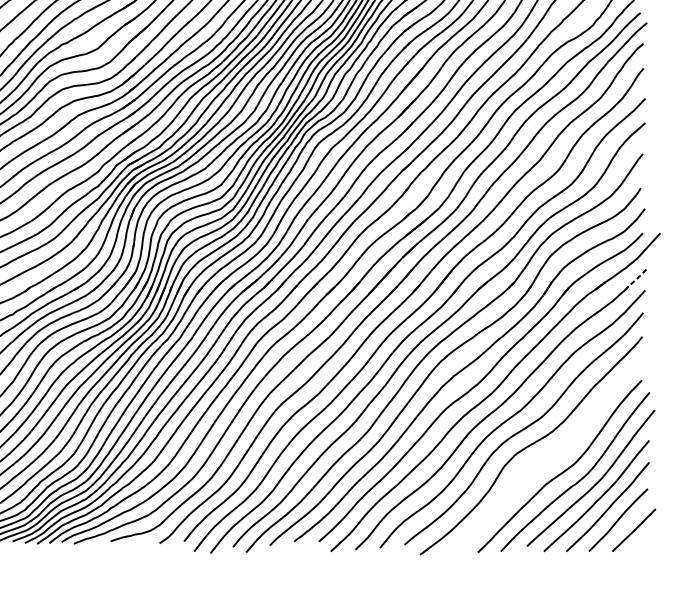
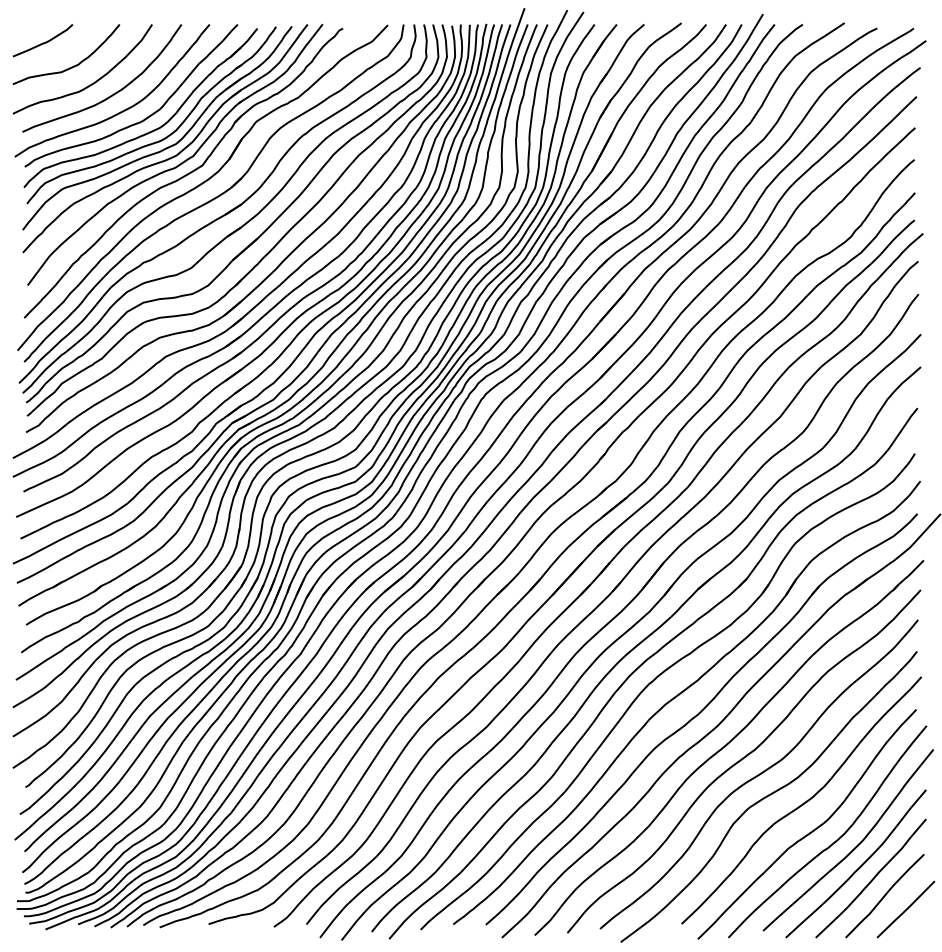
line: (636, 279) -> (909, 575), dashed -> solid
curve: (557, 449) -> (803, 802), added

